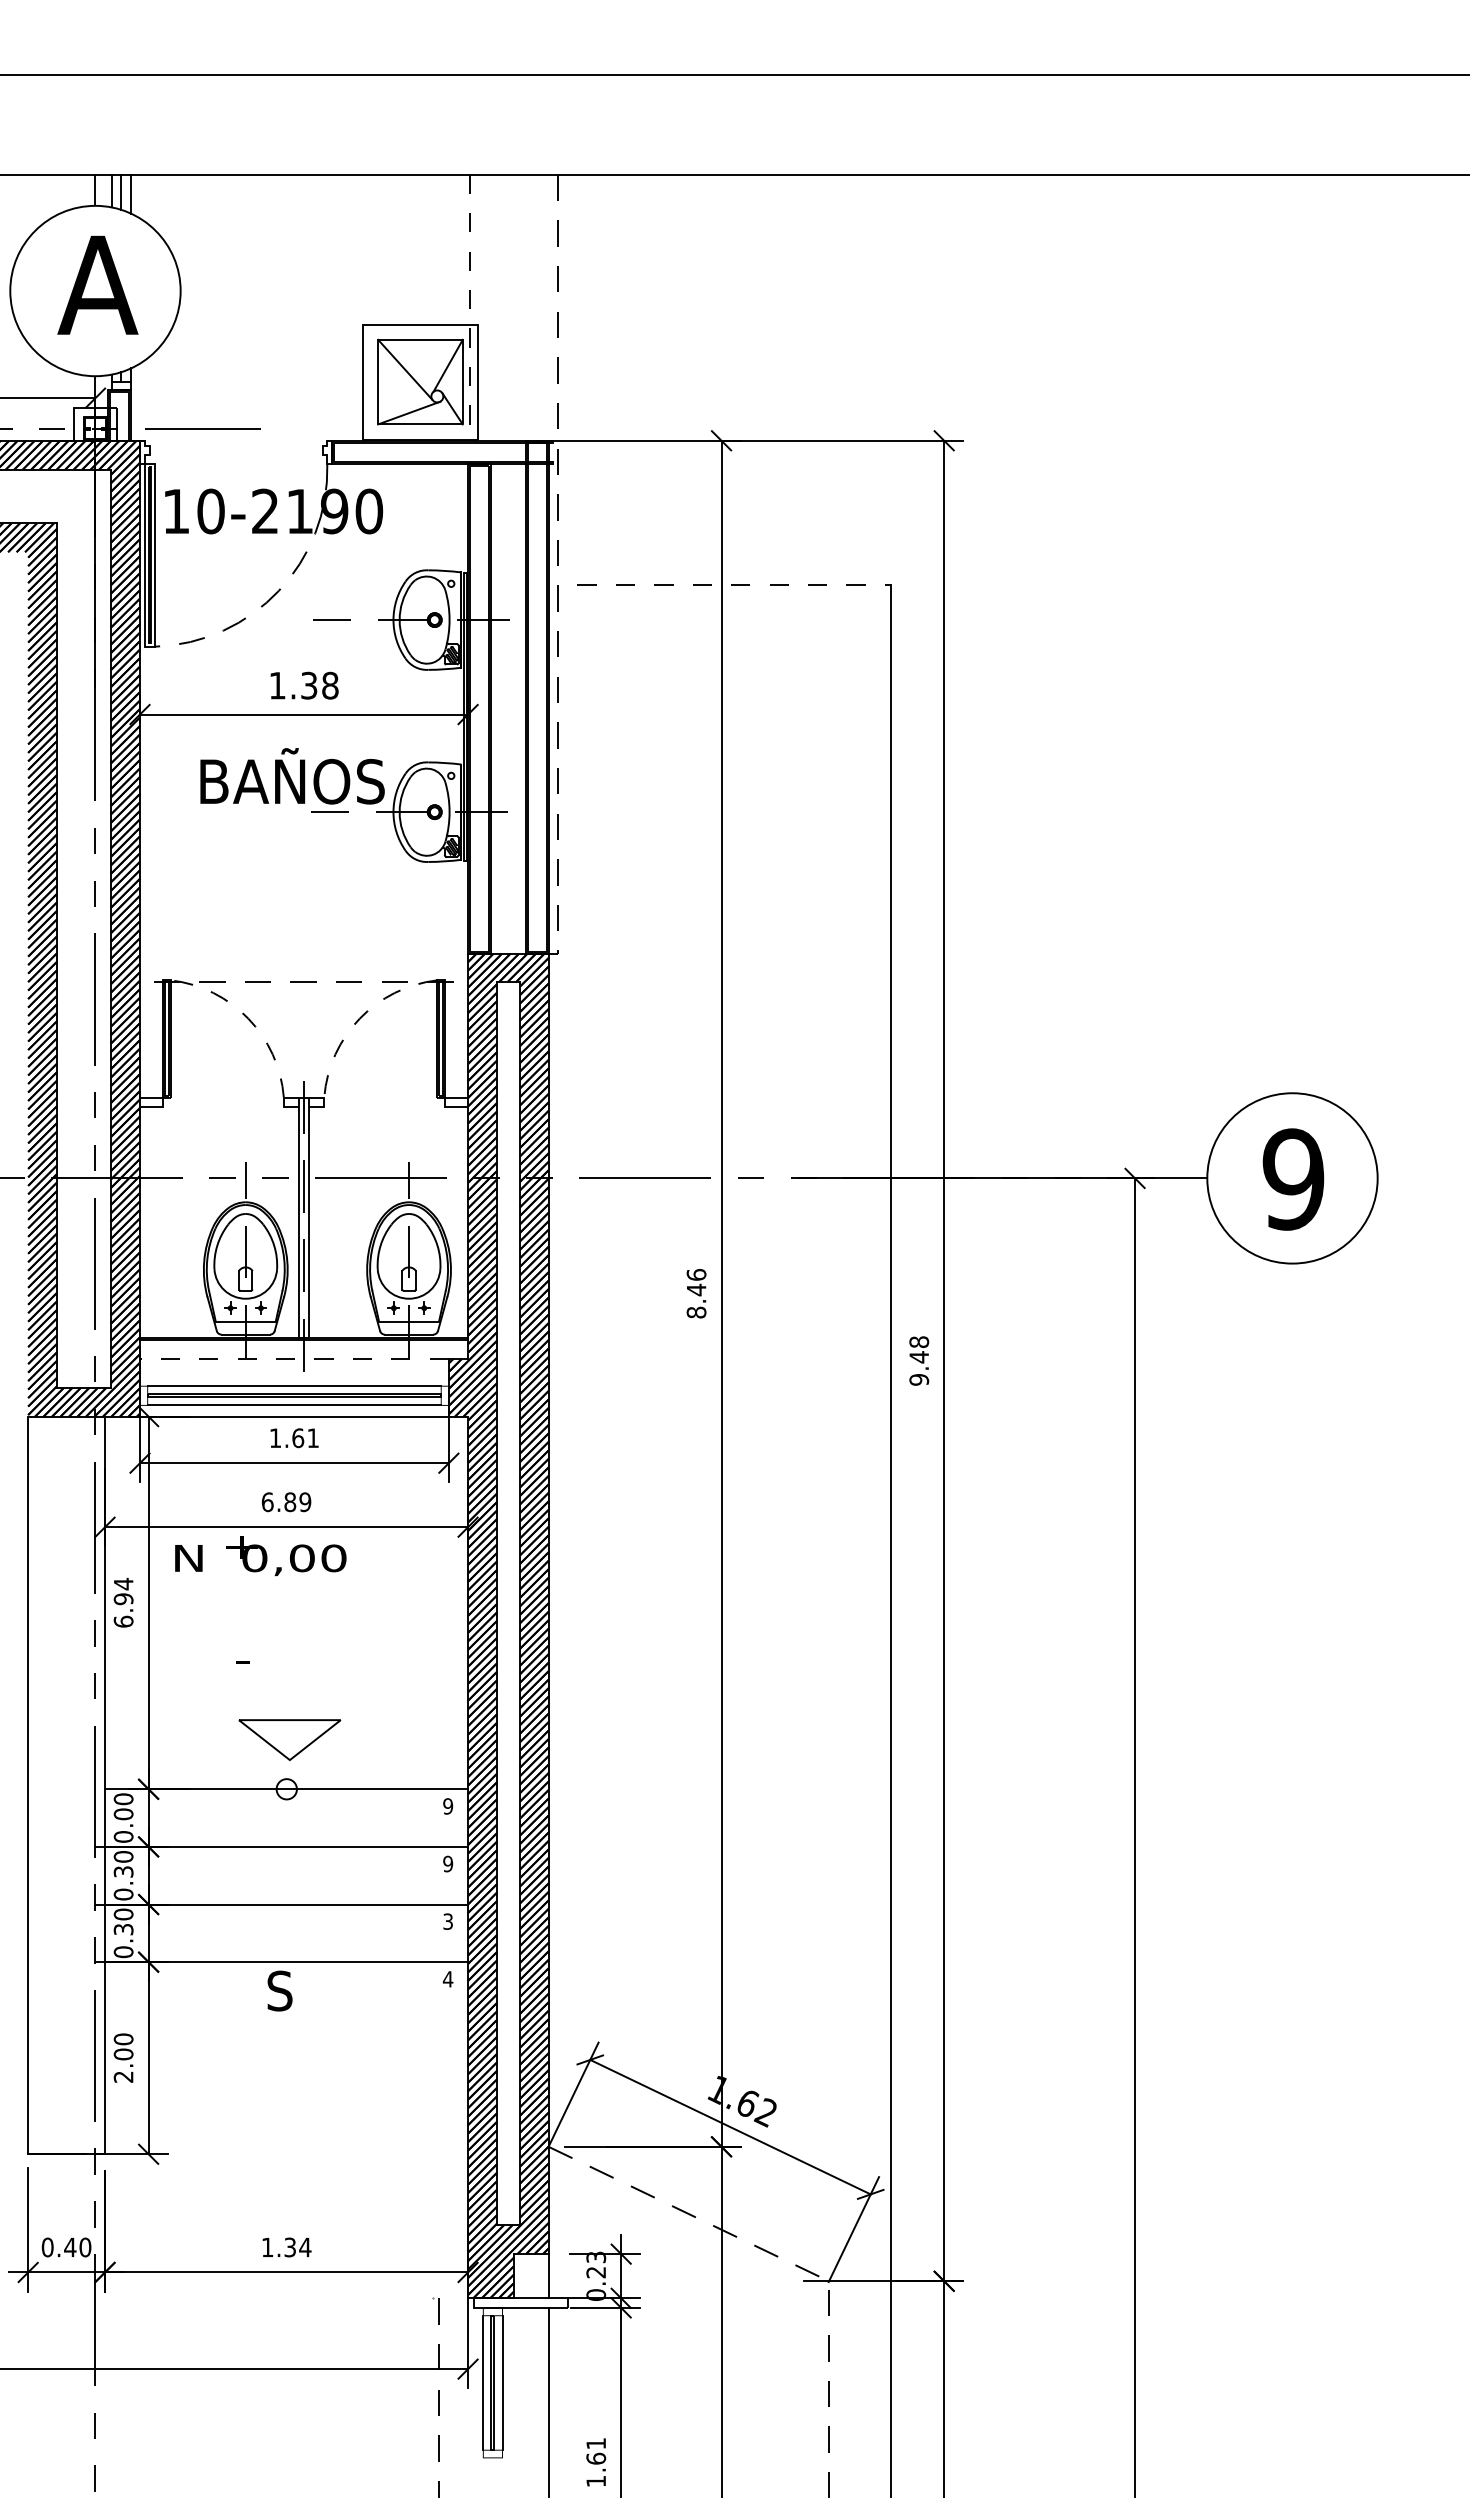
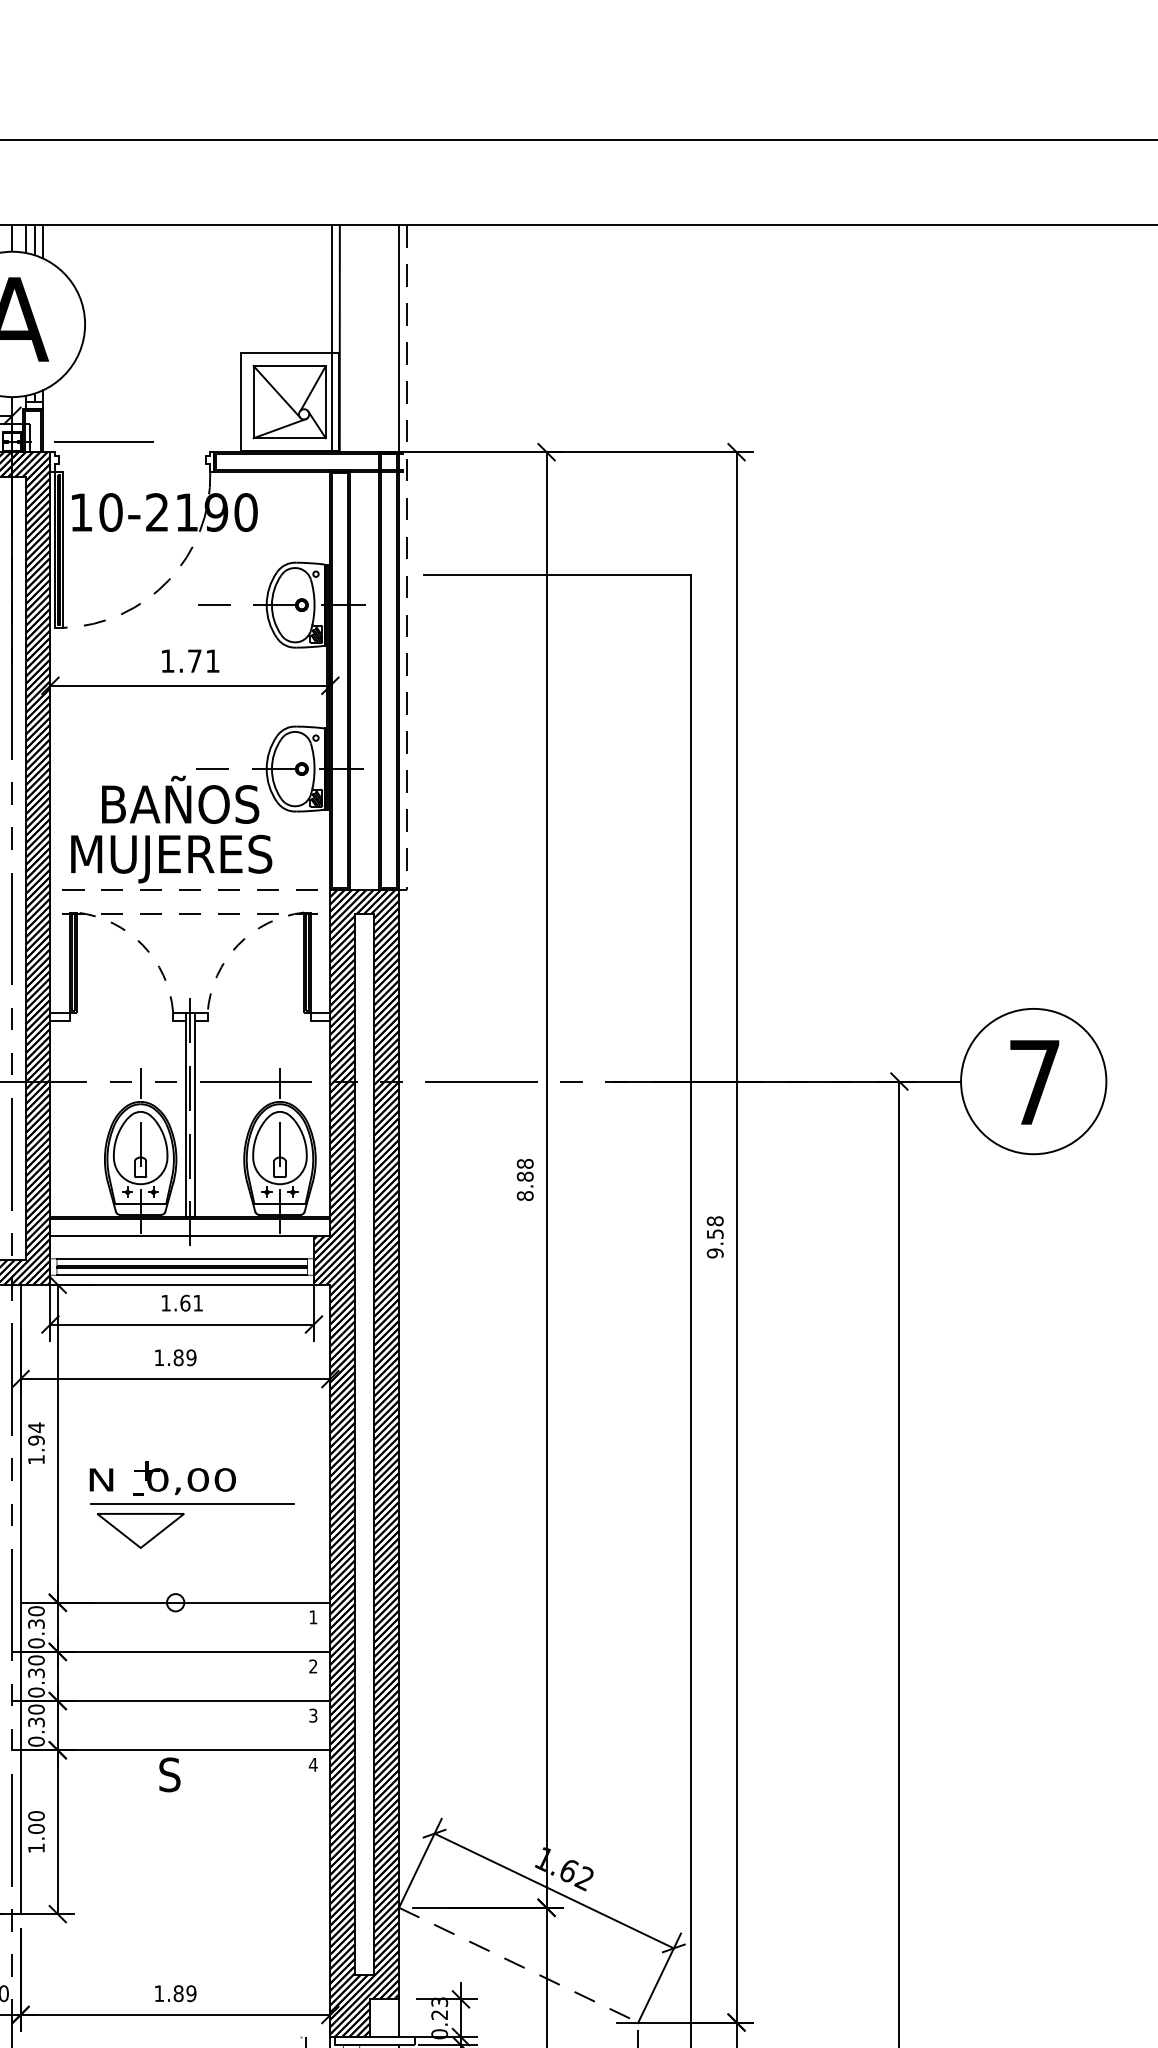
line: (469, 307) -> (331, 338), dashed -> solid
line: (479, 307) -> (340, 338), added
line: (548, 307) -> (398, 338), added
line: (734, 584) -> (557, 574), dashed -> solid
text: (319, 685) -> (203, 660), 1.38 -> 1.71
text: (292, 776) -> (180, 800), moved
part: (303, 921) -> (189, 862), added
text: (1293, 1179) -> (1034, 1082), 9 -> 7
text: (696, 1282) -> (525, 1170), 8.46 -> 8.88
text: (919, 1357) -> (715, 1234), 9.48 -> 9.58
line: (293, 1358) -> (181, 1235), dashed -> solid
text: (267, 1502) -> (159, 1358), 6.89 -> 1.89
text: (260, 1556) -> (162, 1478), moved
text: (123, 1621) -> (36, 1459), 6.94 -> 1.94
line: (306, 1673) -> (192, 1503), added
part: (289, 1739) -> (140, 1530), moved
text: (448, 1806) -> (313, 1617), 9 -> 1
text: (123, 1814) -> (36, 1624), 0.00 -> 0.30
text: (448, 1863) -> (313, 1666), 9 -> 2
text: (123, 2076) -> (36, 1847), 2.00 -> 1.00
text: (297, 2247) -> (184, 1993), 1.34 -> 1.89

